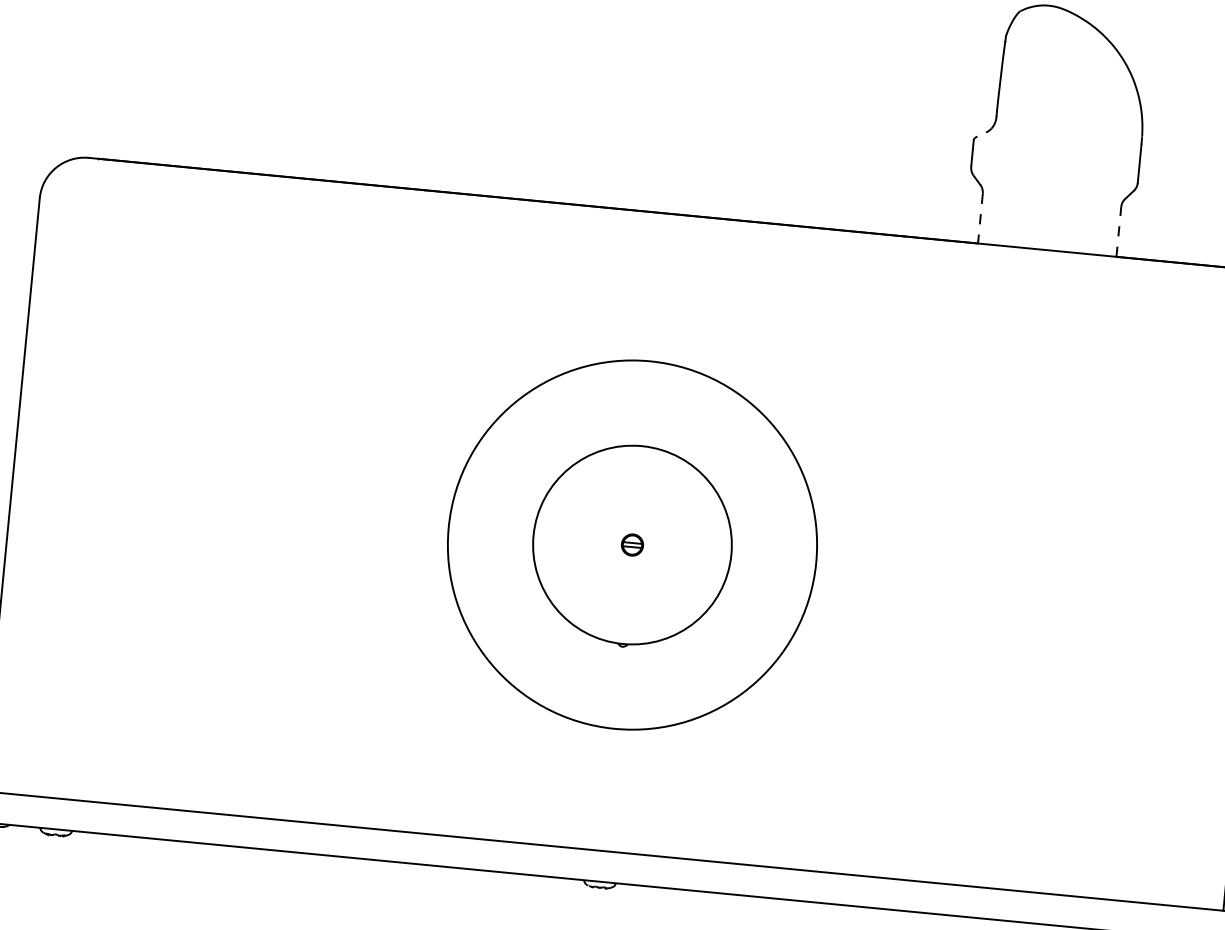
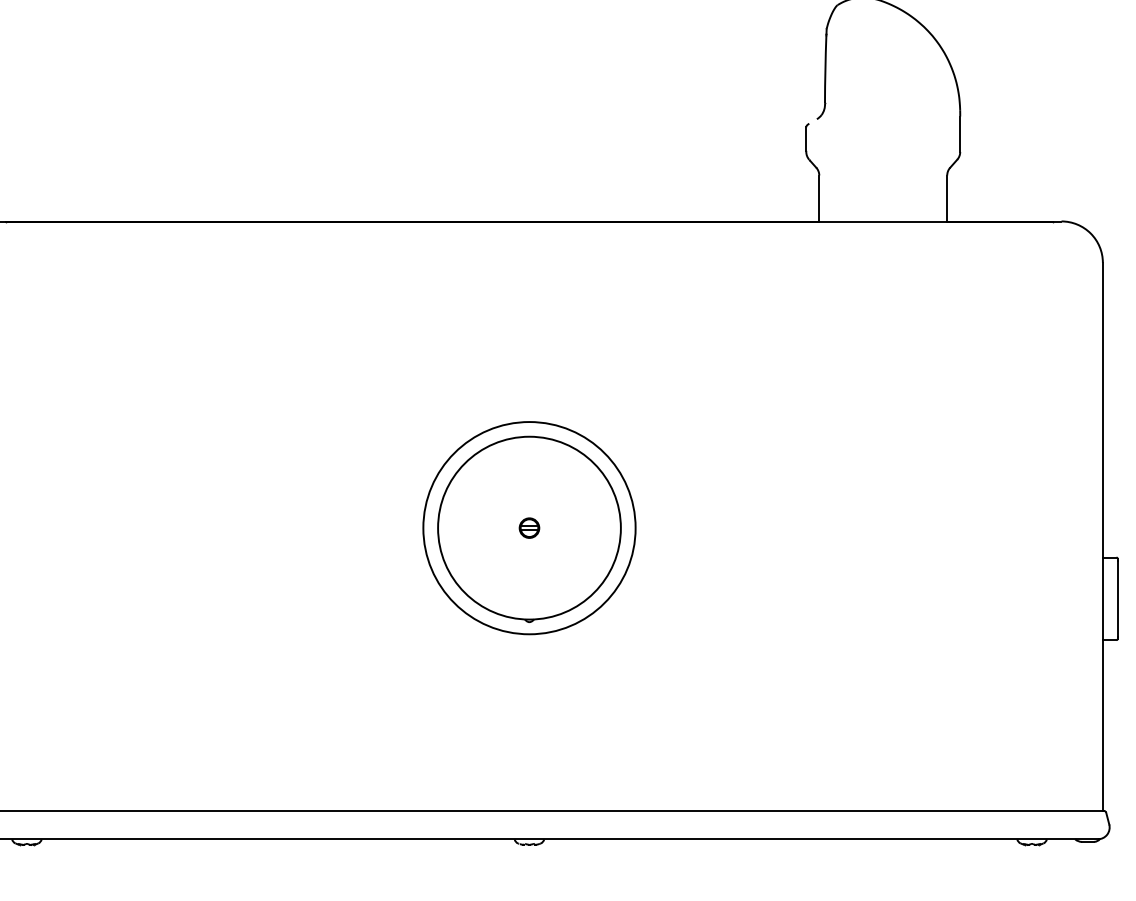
line: (980, 219) -> (819, 199), dashed -> solid
line: (1119, 231) -> (947, 198), dashed -> solid
circle: (632, 545) -> (529, 528), size x0.62

